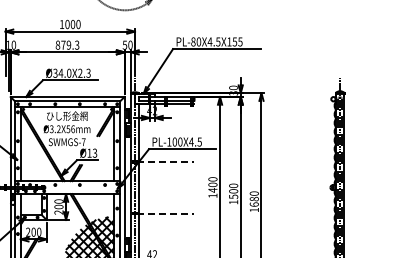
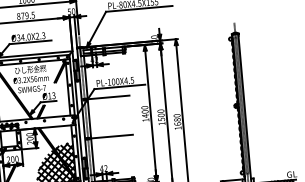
text: (77, 43) -> (33, 13), 879.3 -> 879.5
line: (165, 161) -> (107, 97), dashed -> solid
line: (165, 213) -> (111, 136), dashed -> solid

